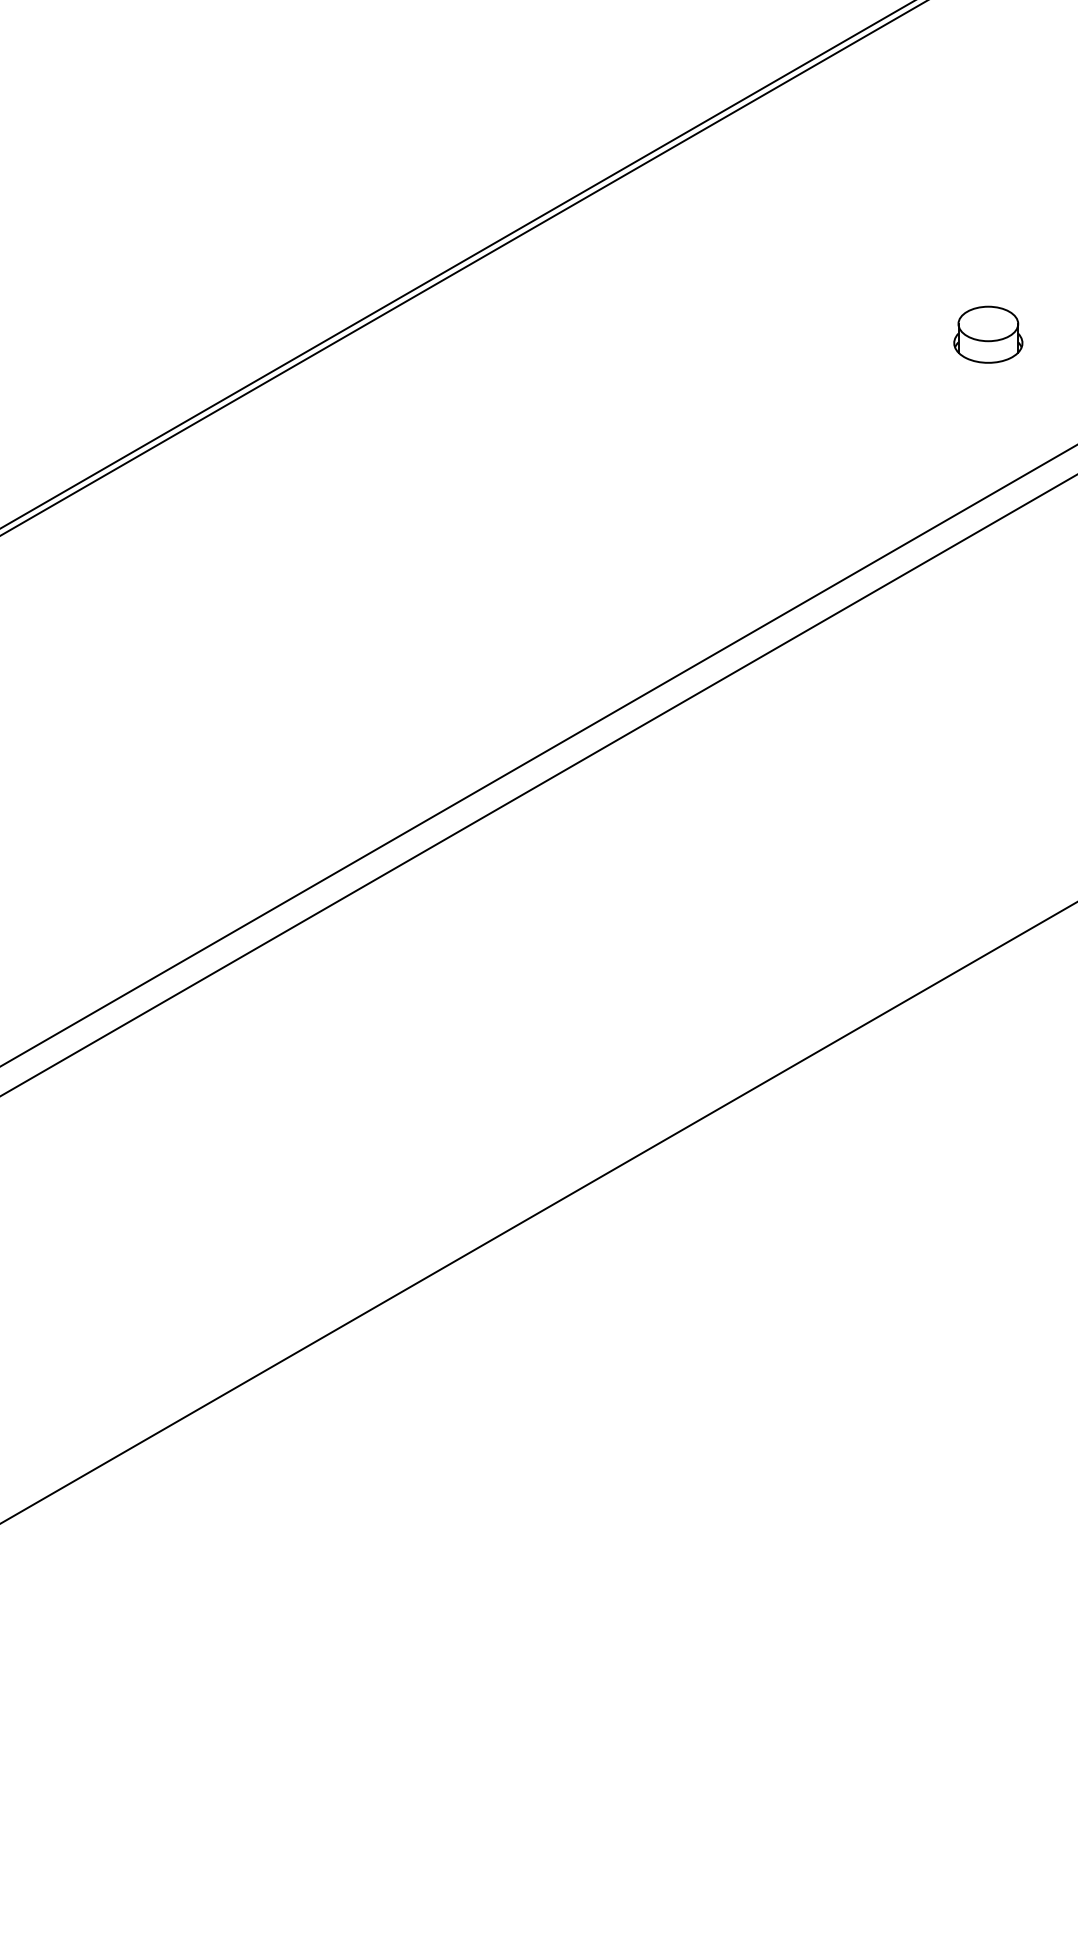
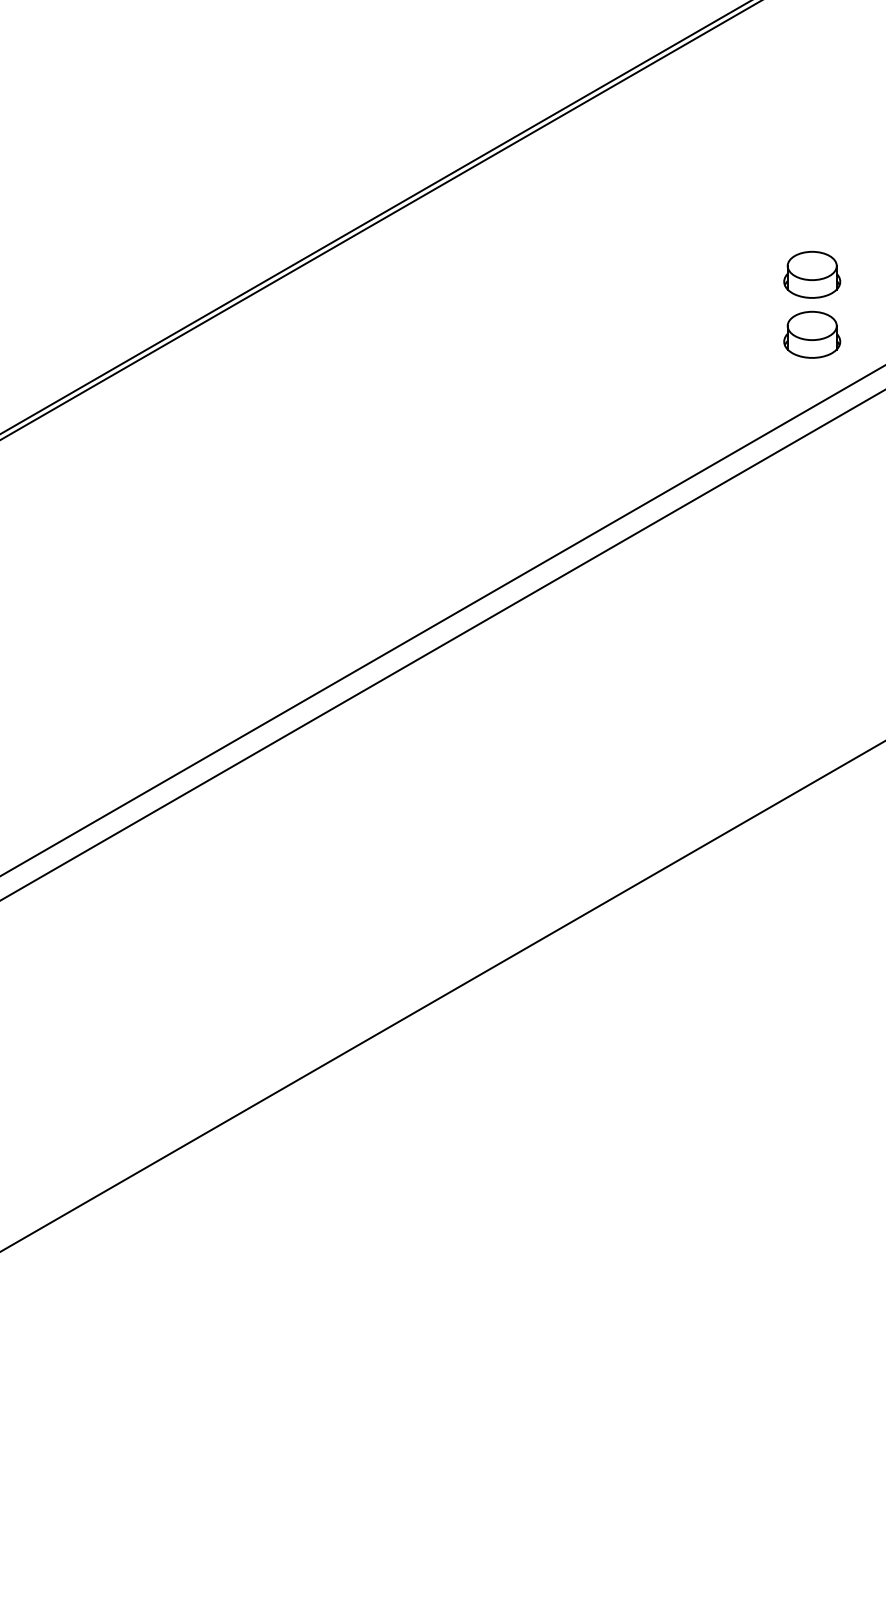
part: (988, 407) -> (812, 334), added

